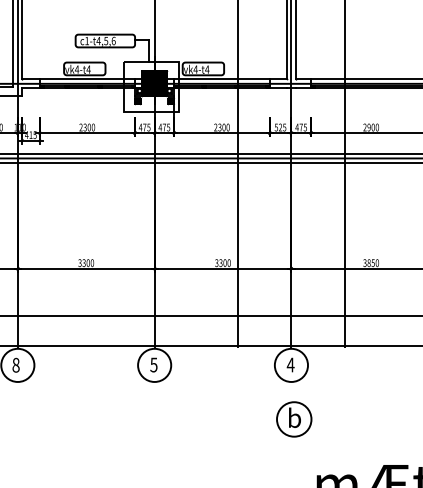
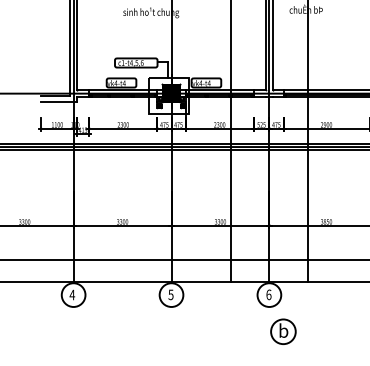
text: (16, 364) -> (72, 294), 8 -> 4
text: (290, 364) -> (268, 294), 4 -> 6
part: (294, 419) -> (283, 331), moved

